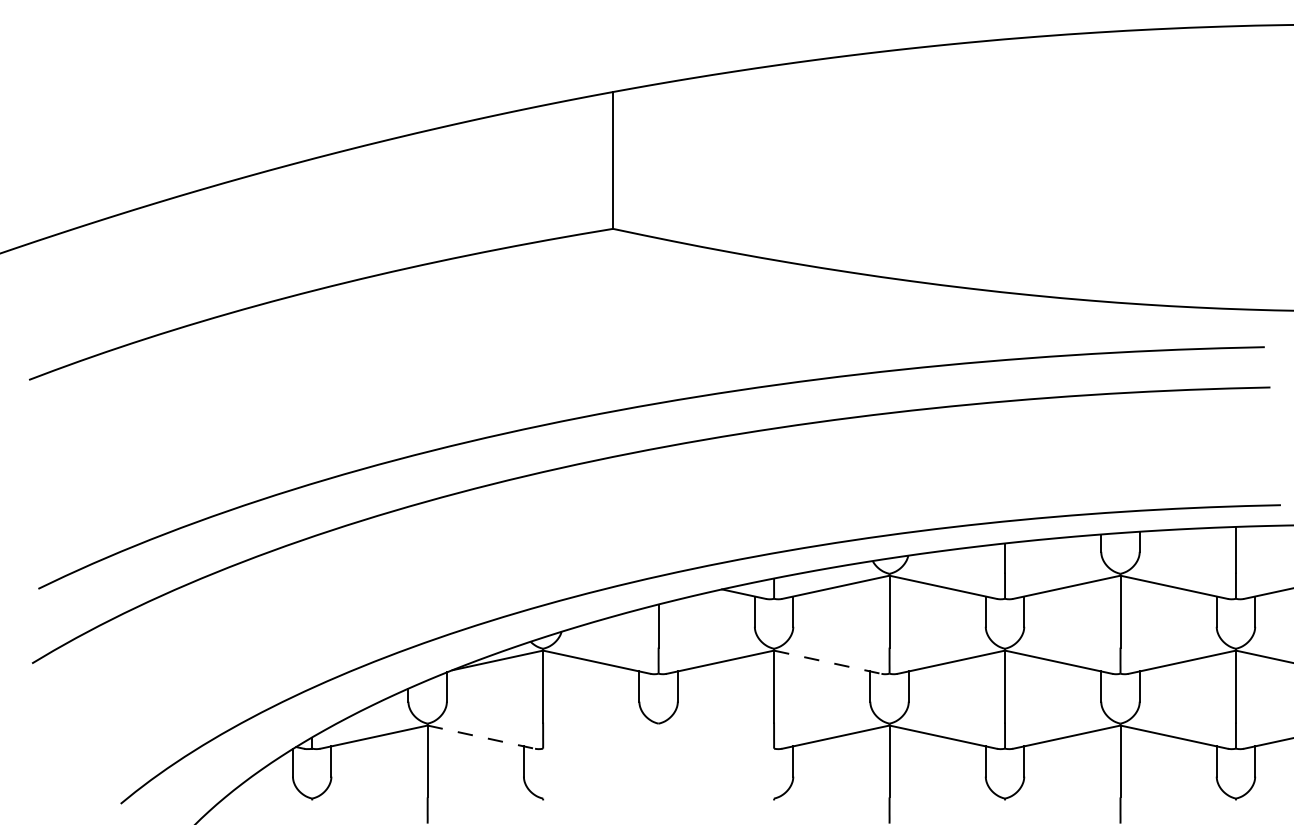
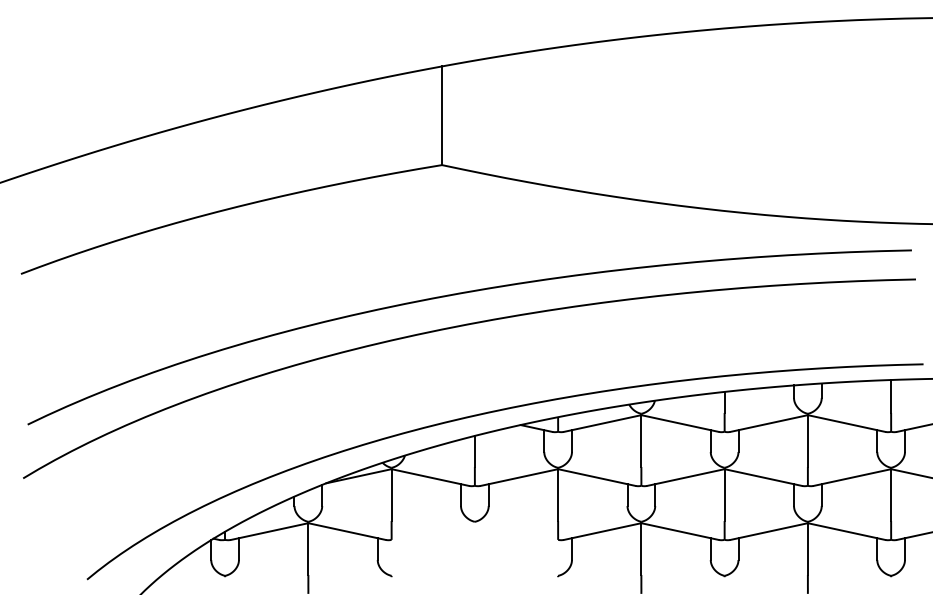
line: (827, 662) -> (596, 477), dashed -> solid
line: (481, 737) -> (347, 531), dashed -> solid

